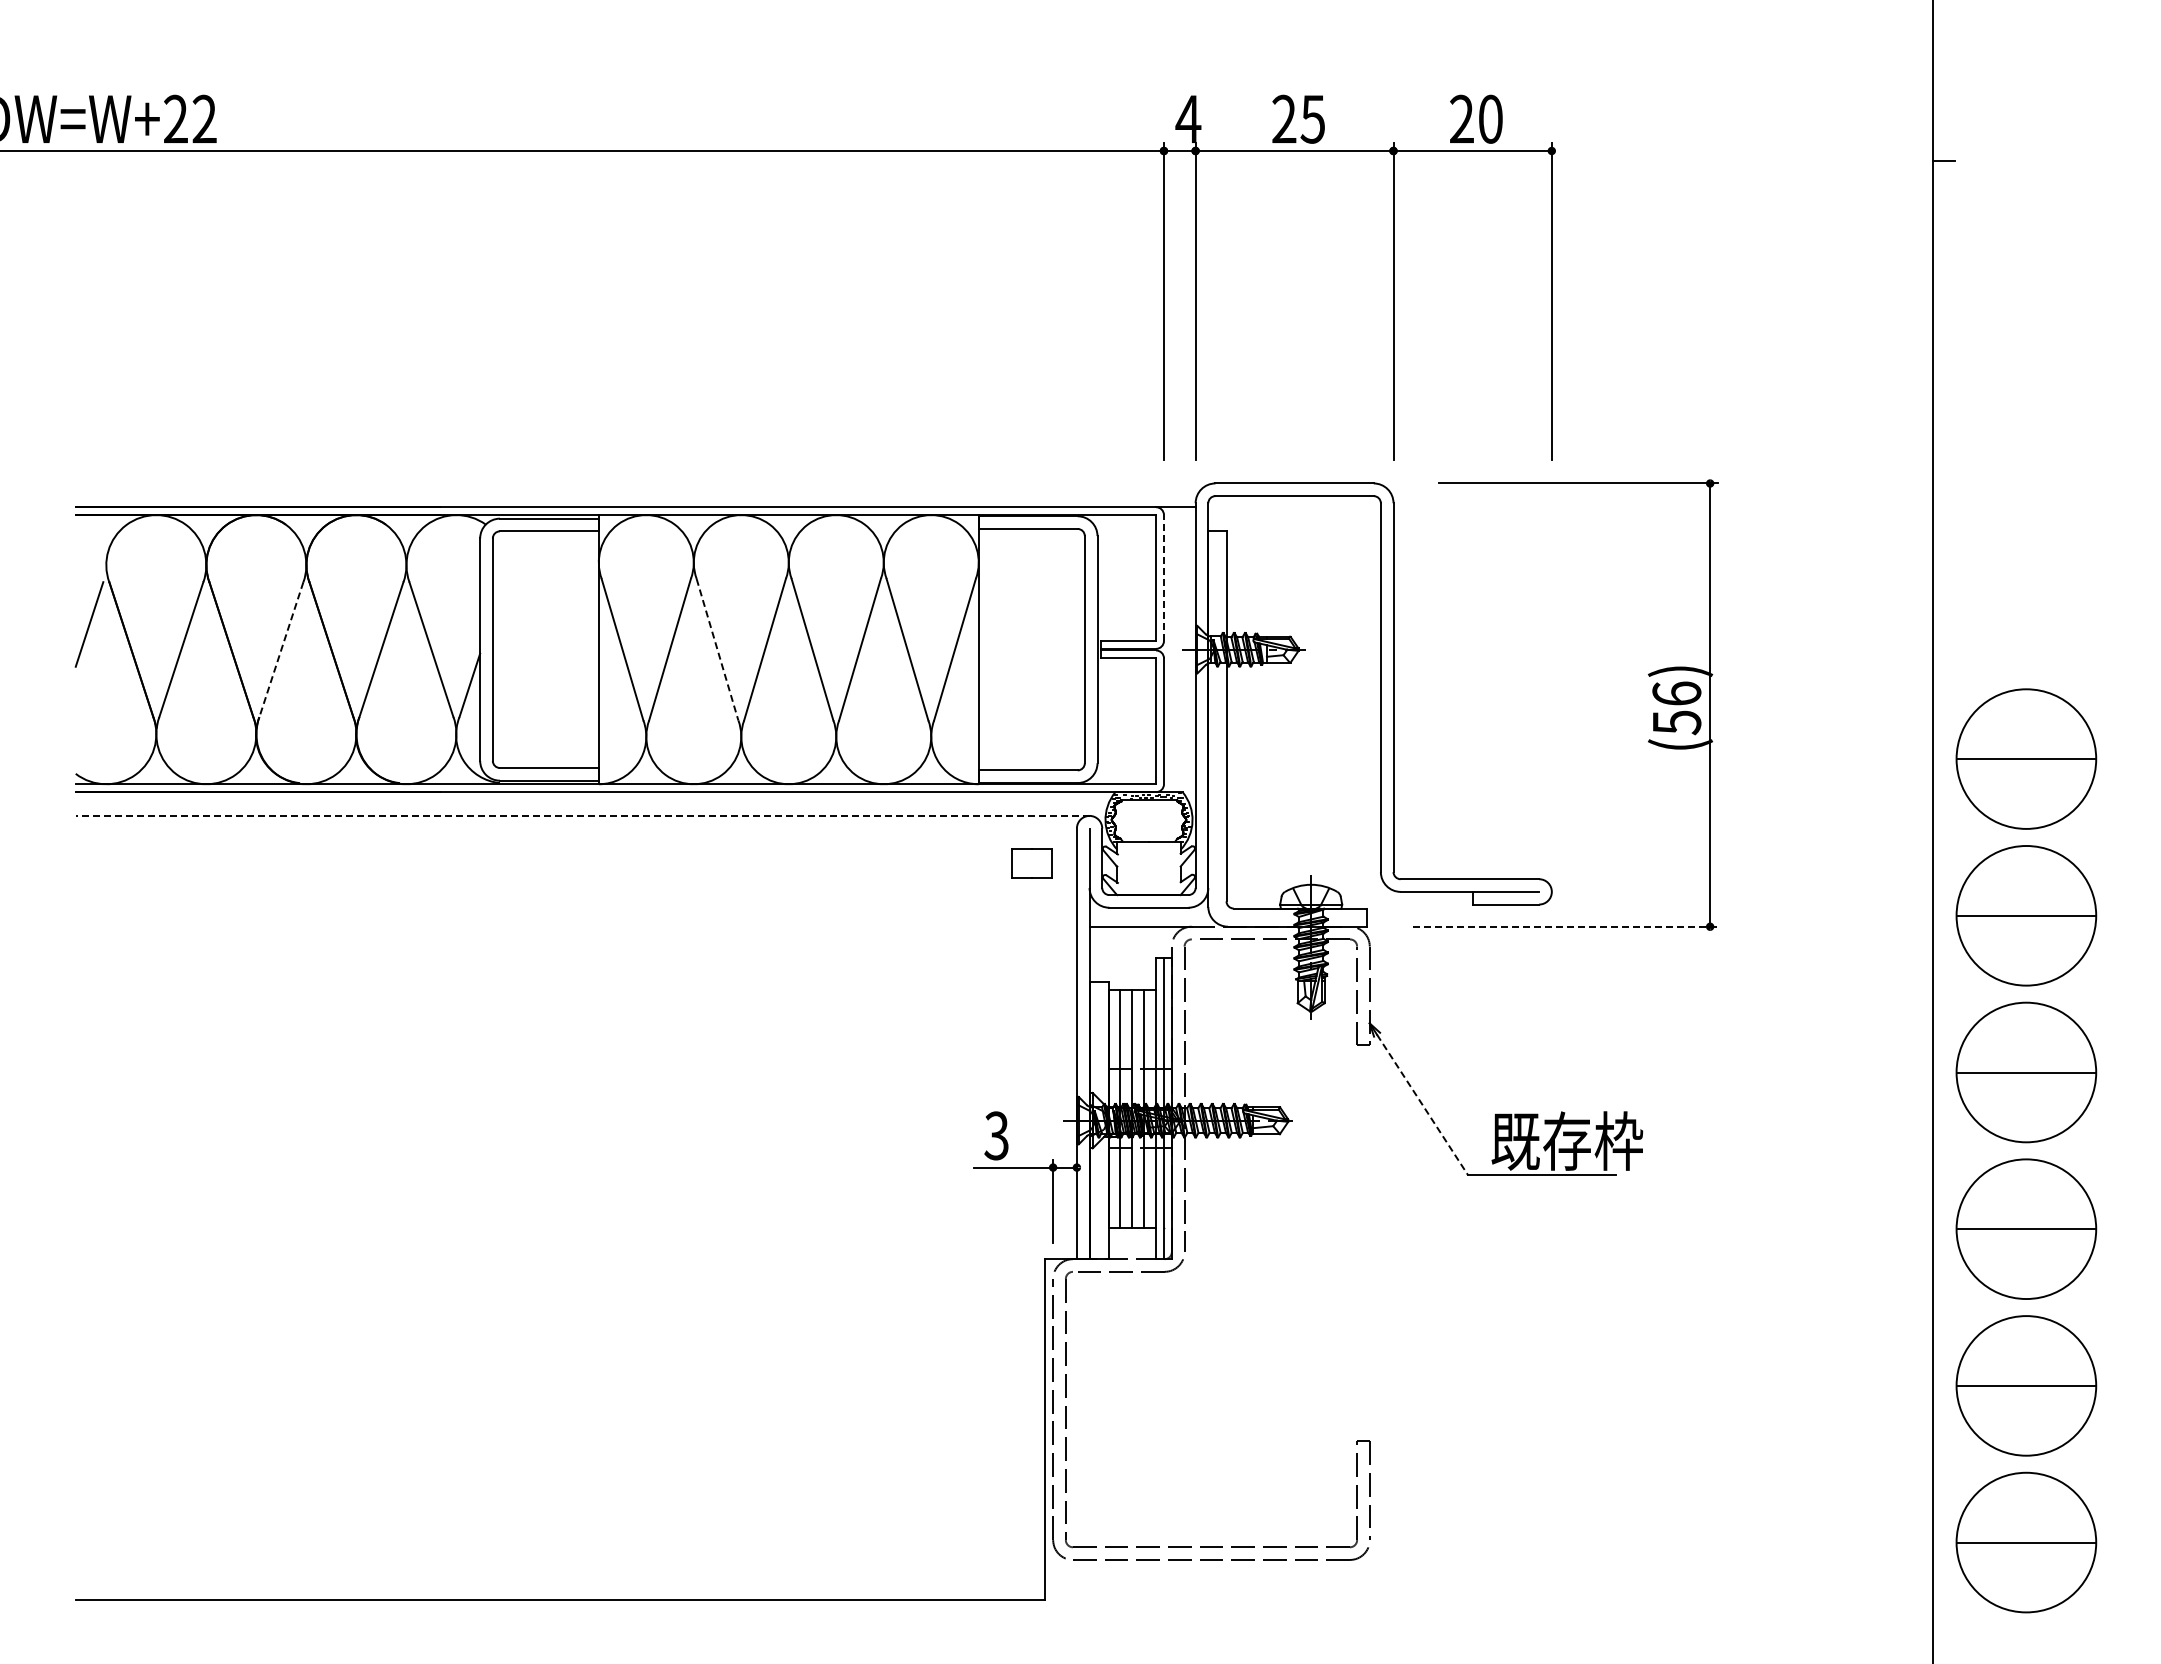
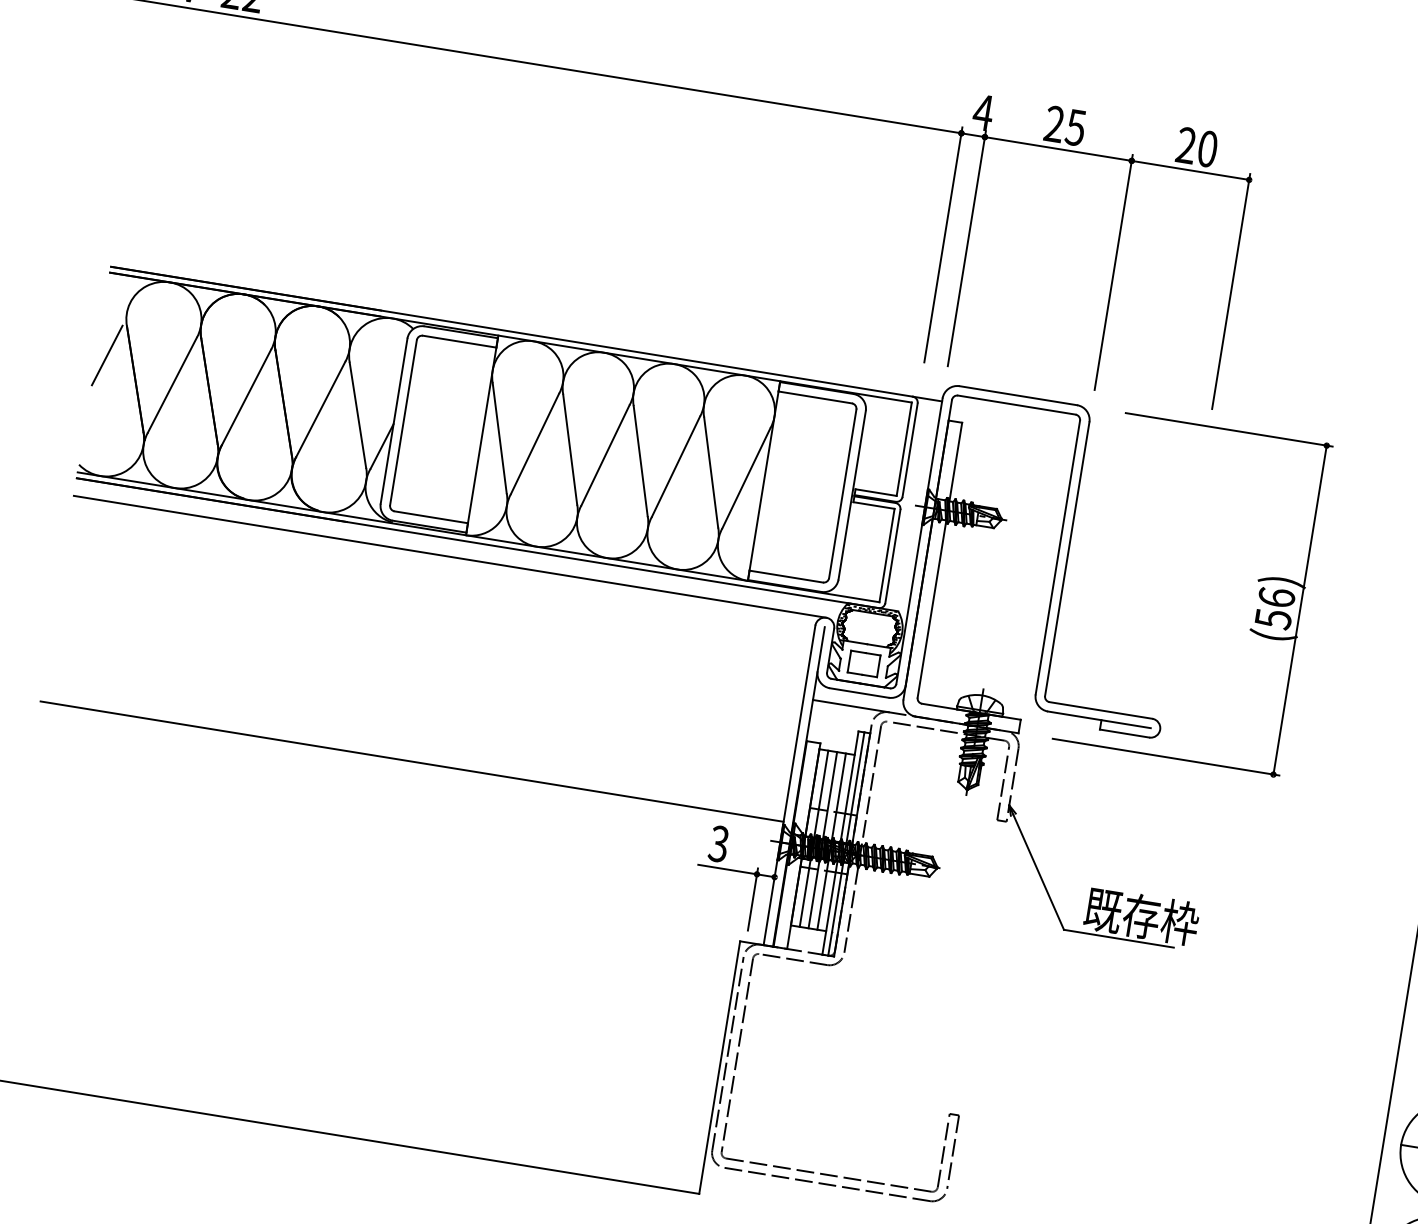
line: (1163, 578) -> (909, 450), dashed -> solid
line: (281, 649) -> (246, 397), dashed -> solid
line: (717, 649) -> (570, 449), dashed -> solid
line: (582, 815) -> (450, 556), dashed -> solid
part: (1031, 863) -> (863, 663), moved
line: (1565, 926) -> (1166, 757), dashed -> solid
line: (575, 1092) -> (411, 761), added
line: (1422, 1104) -> (1038, 871), dashed -> solid

